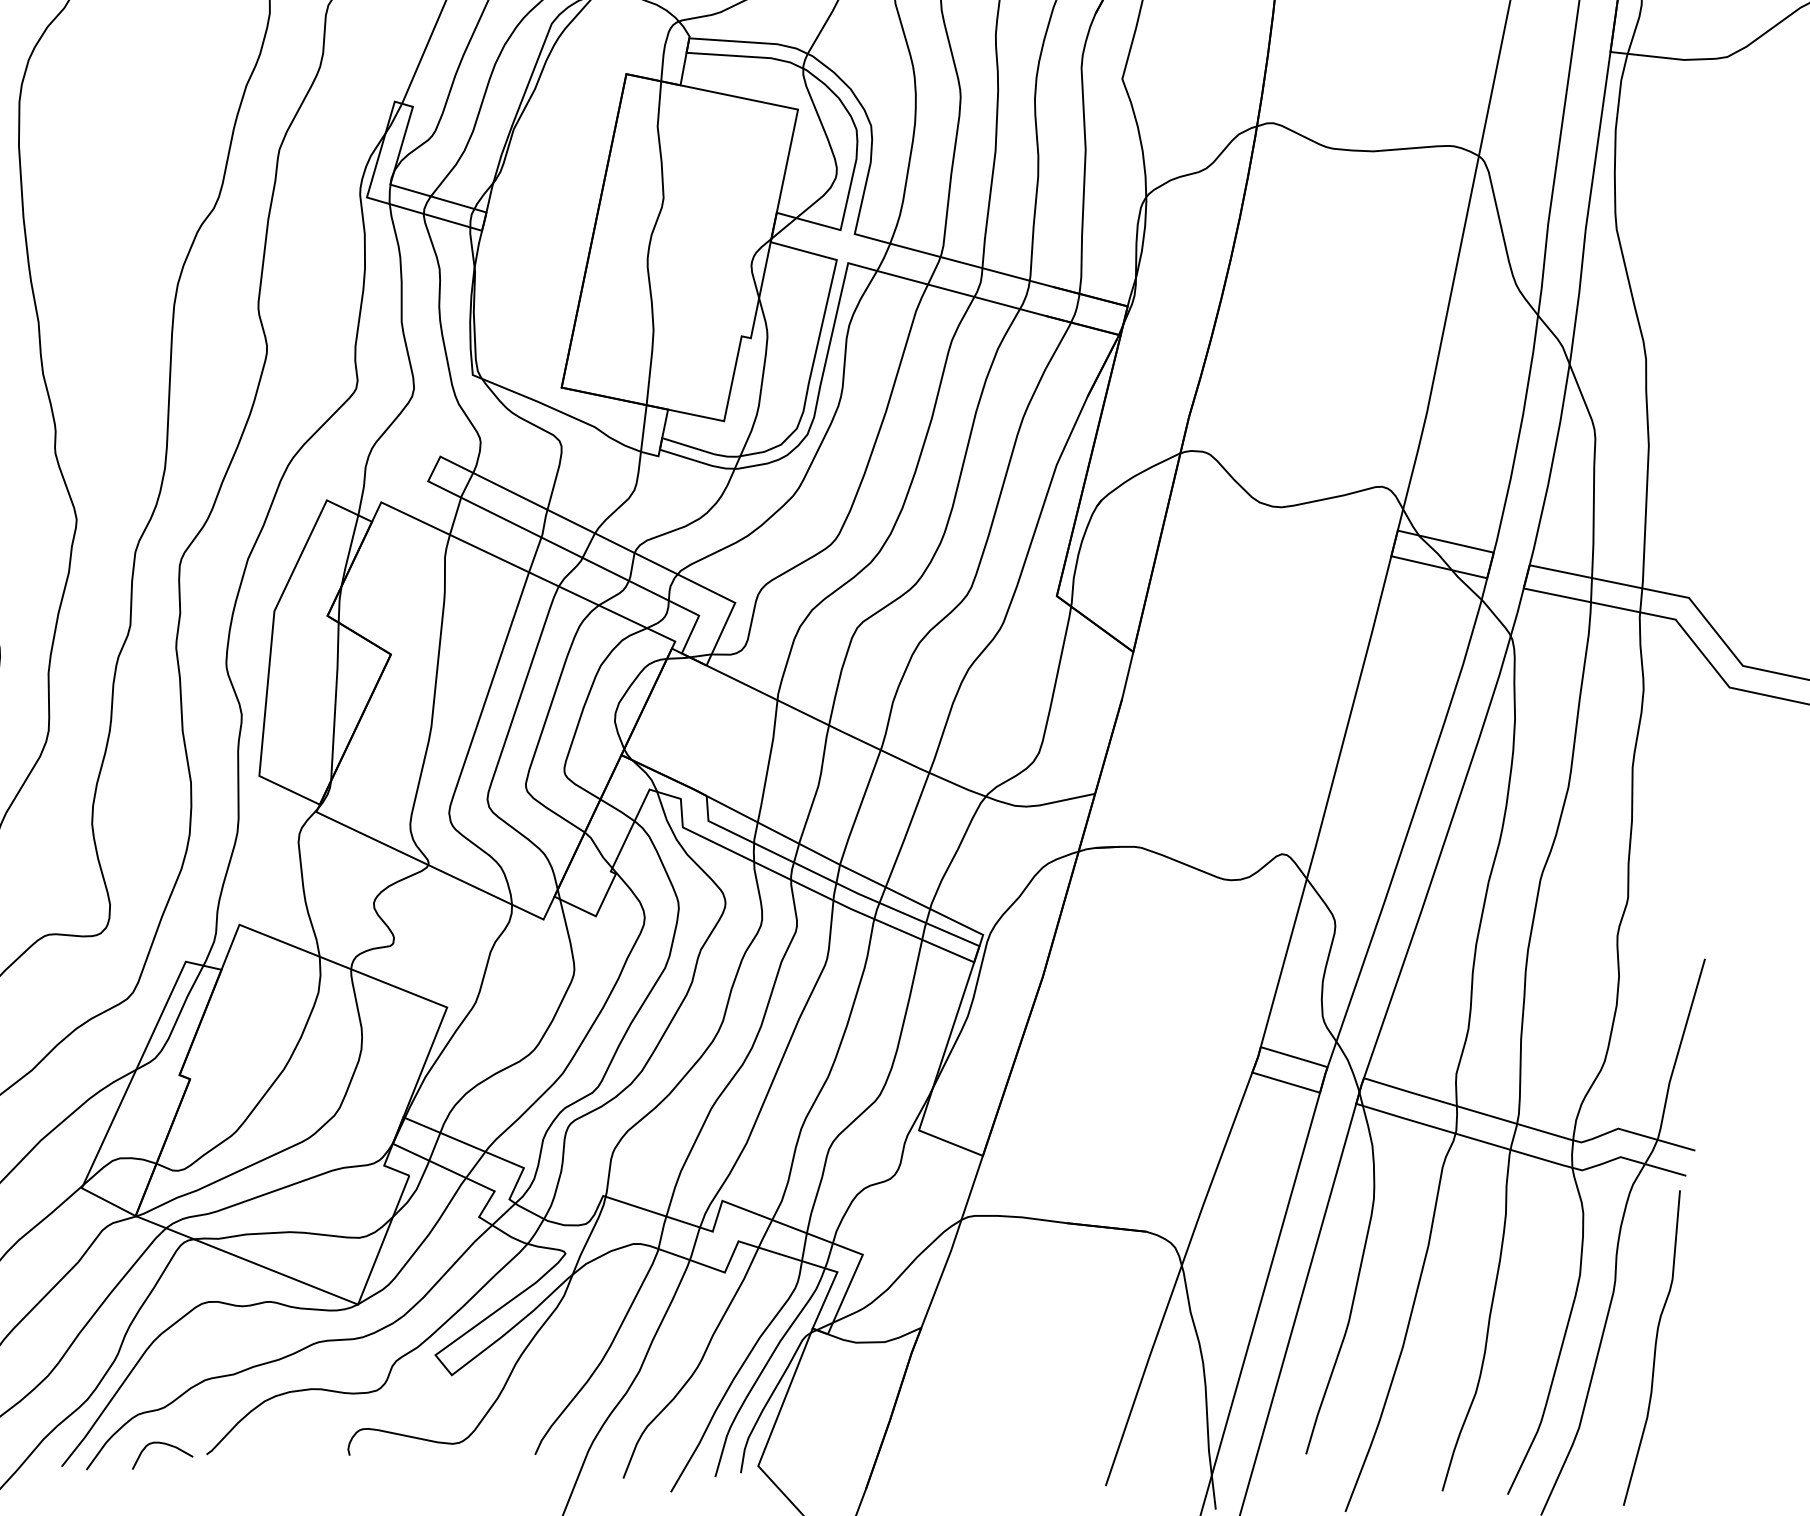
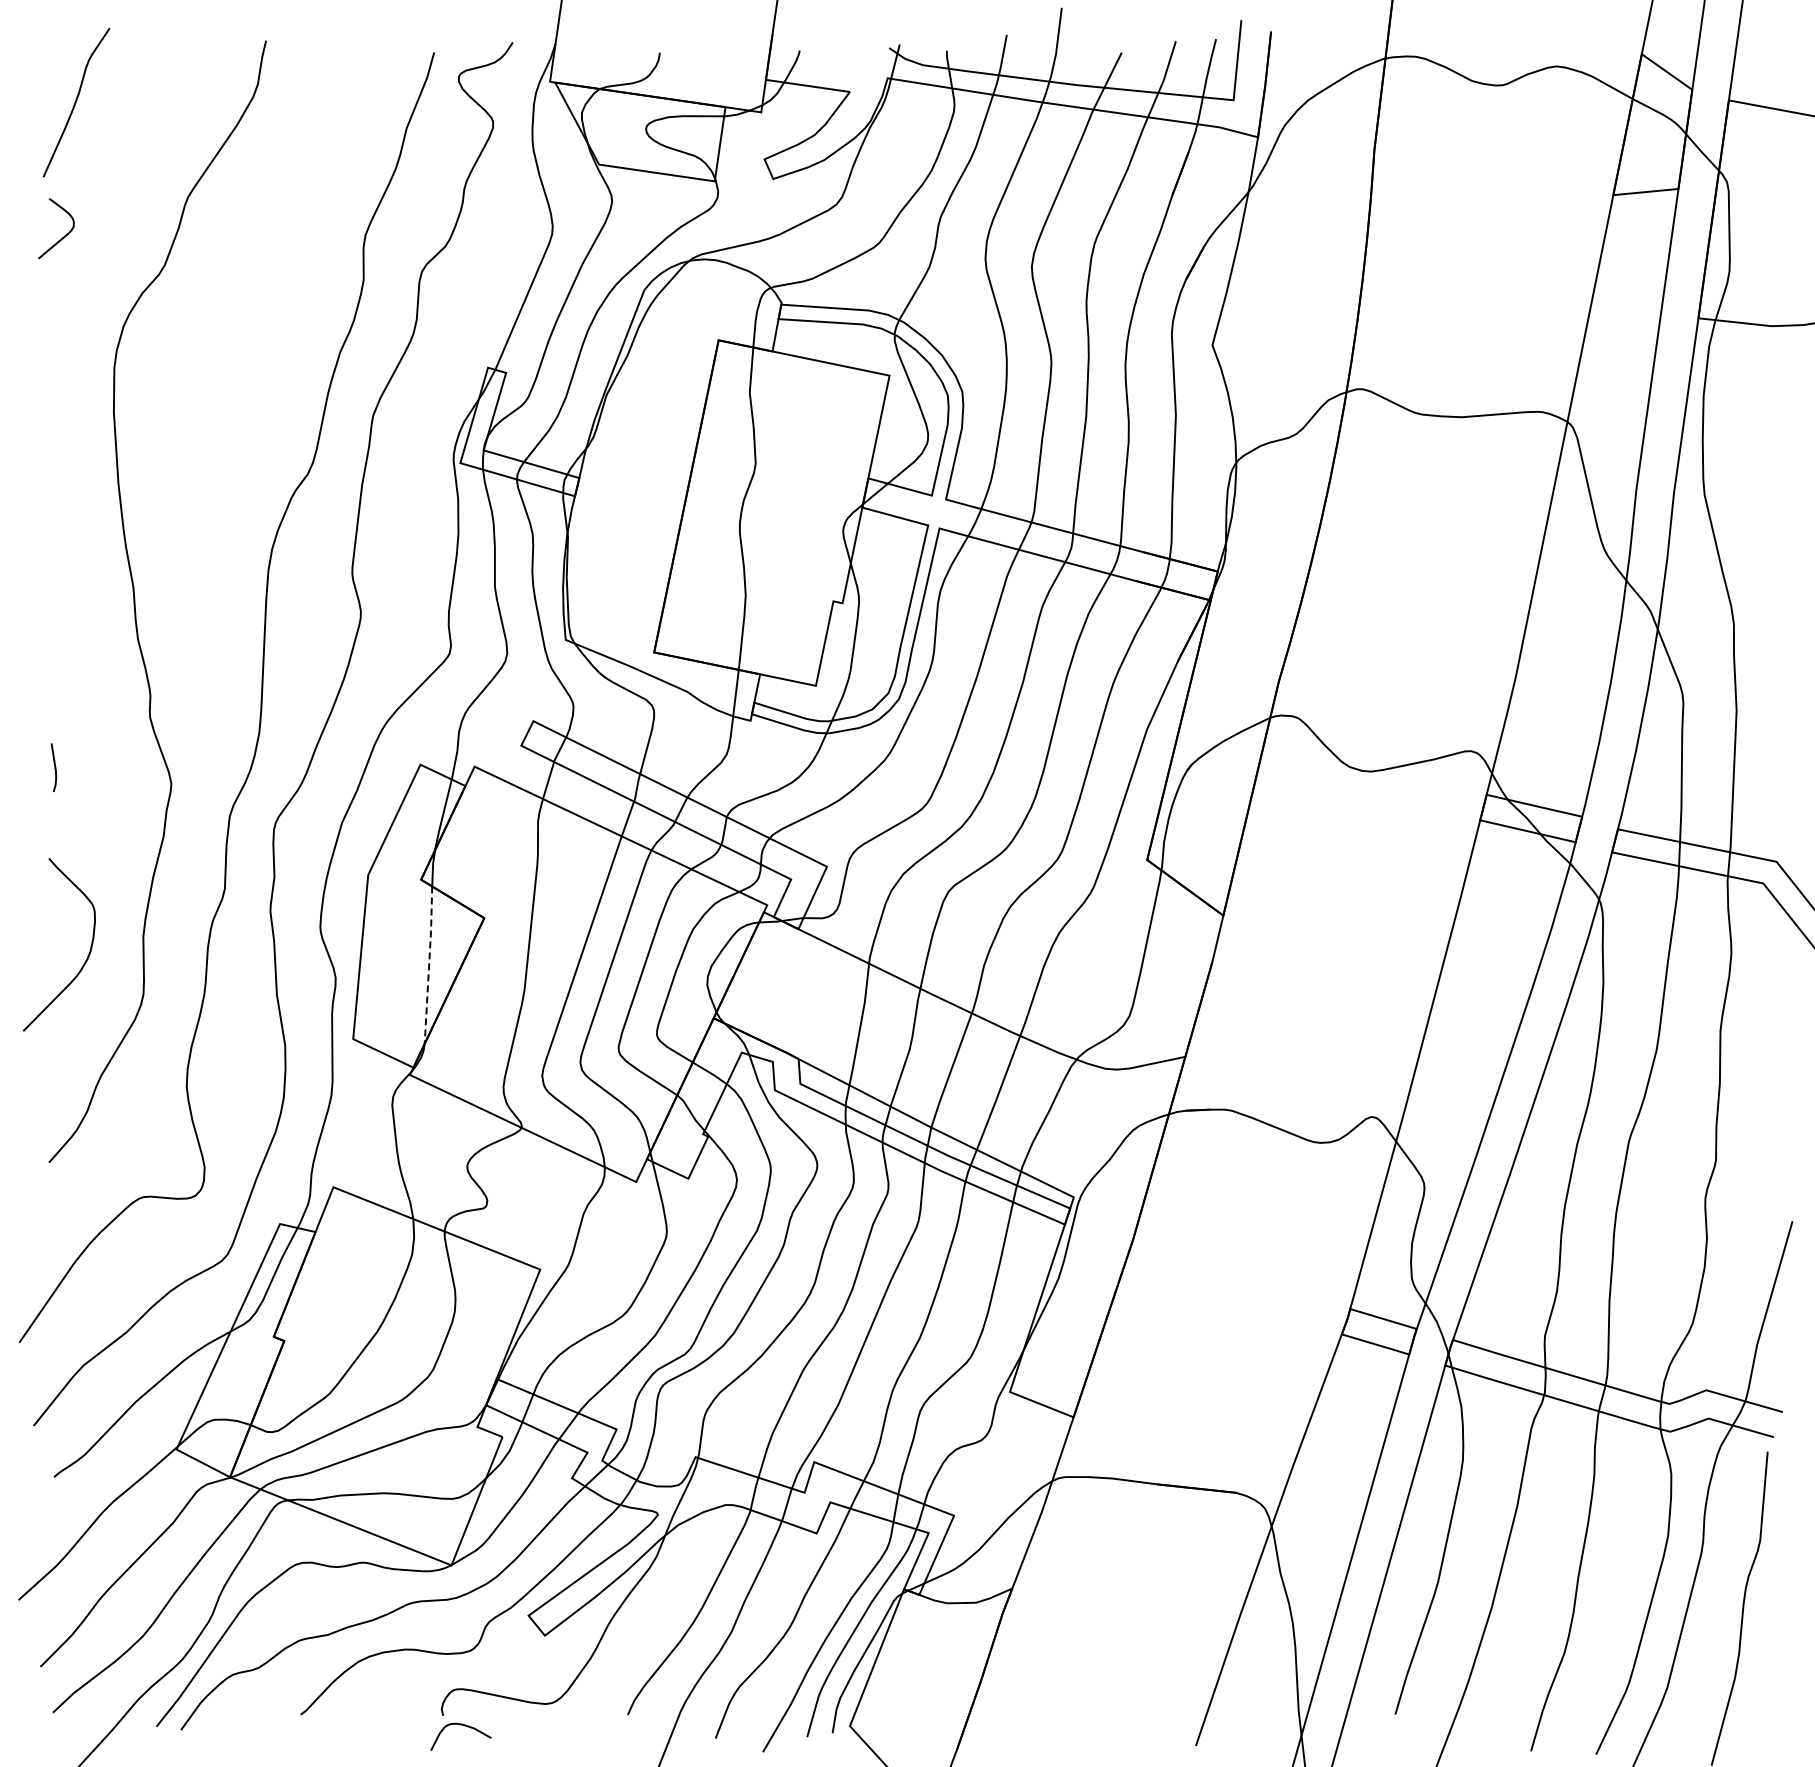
line: (335, 702) -> (429, 965), solid -> dashed
curve: (166, 1445) -> (464, 1726), moved

